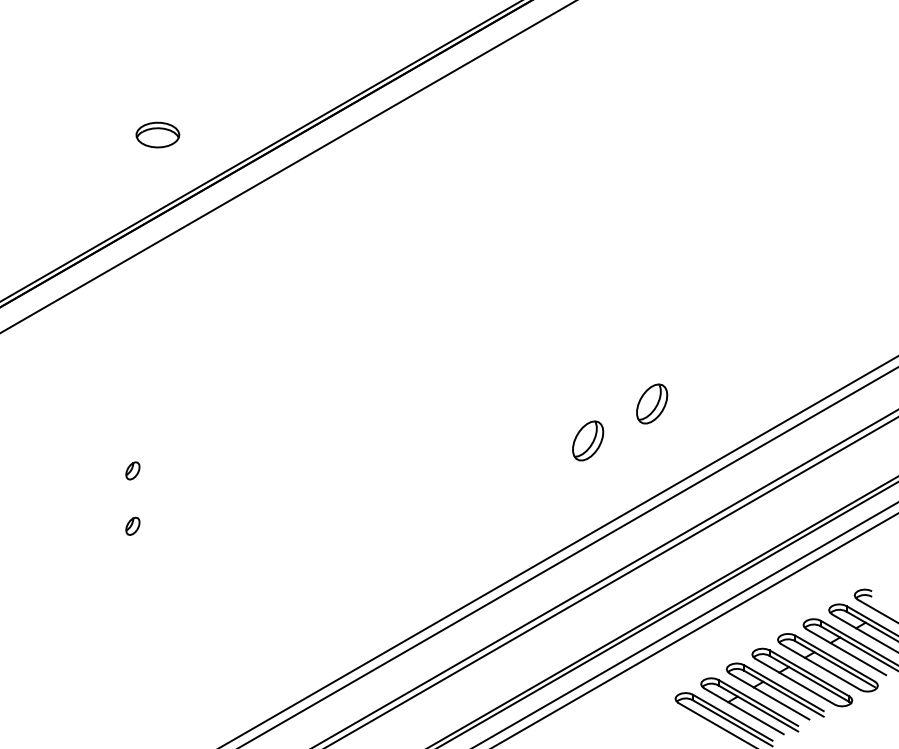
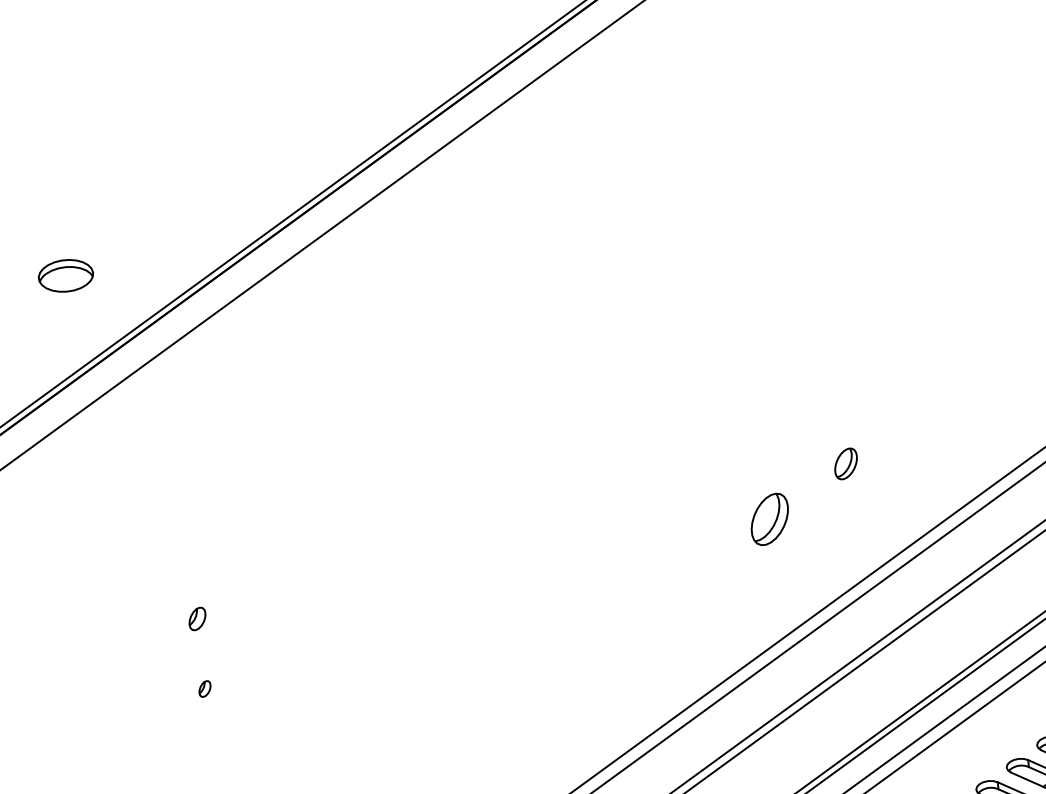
part: (157, 134) -> (65, 275), moved
part: (652, 403) -> (846, 463), size x0.6
part: (132, 525) -> (204, 688), size x0.7

